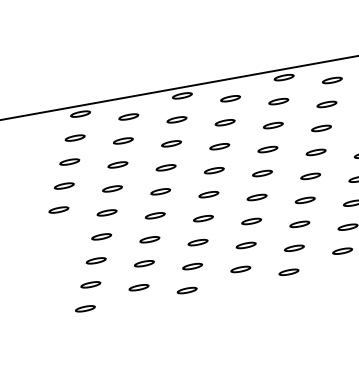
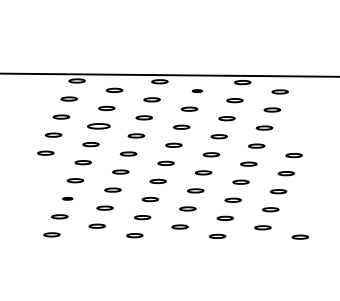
part: (230, 97) -> (197, 90), size x0.6
part: (117, 165) -> (98, 126), size x1.4
part: (96, 260) -> (67, 198), size x0.6

